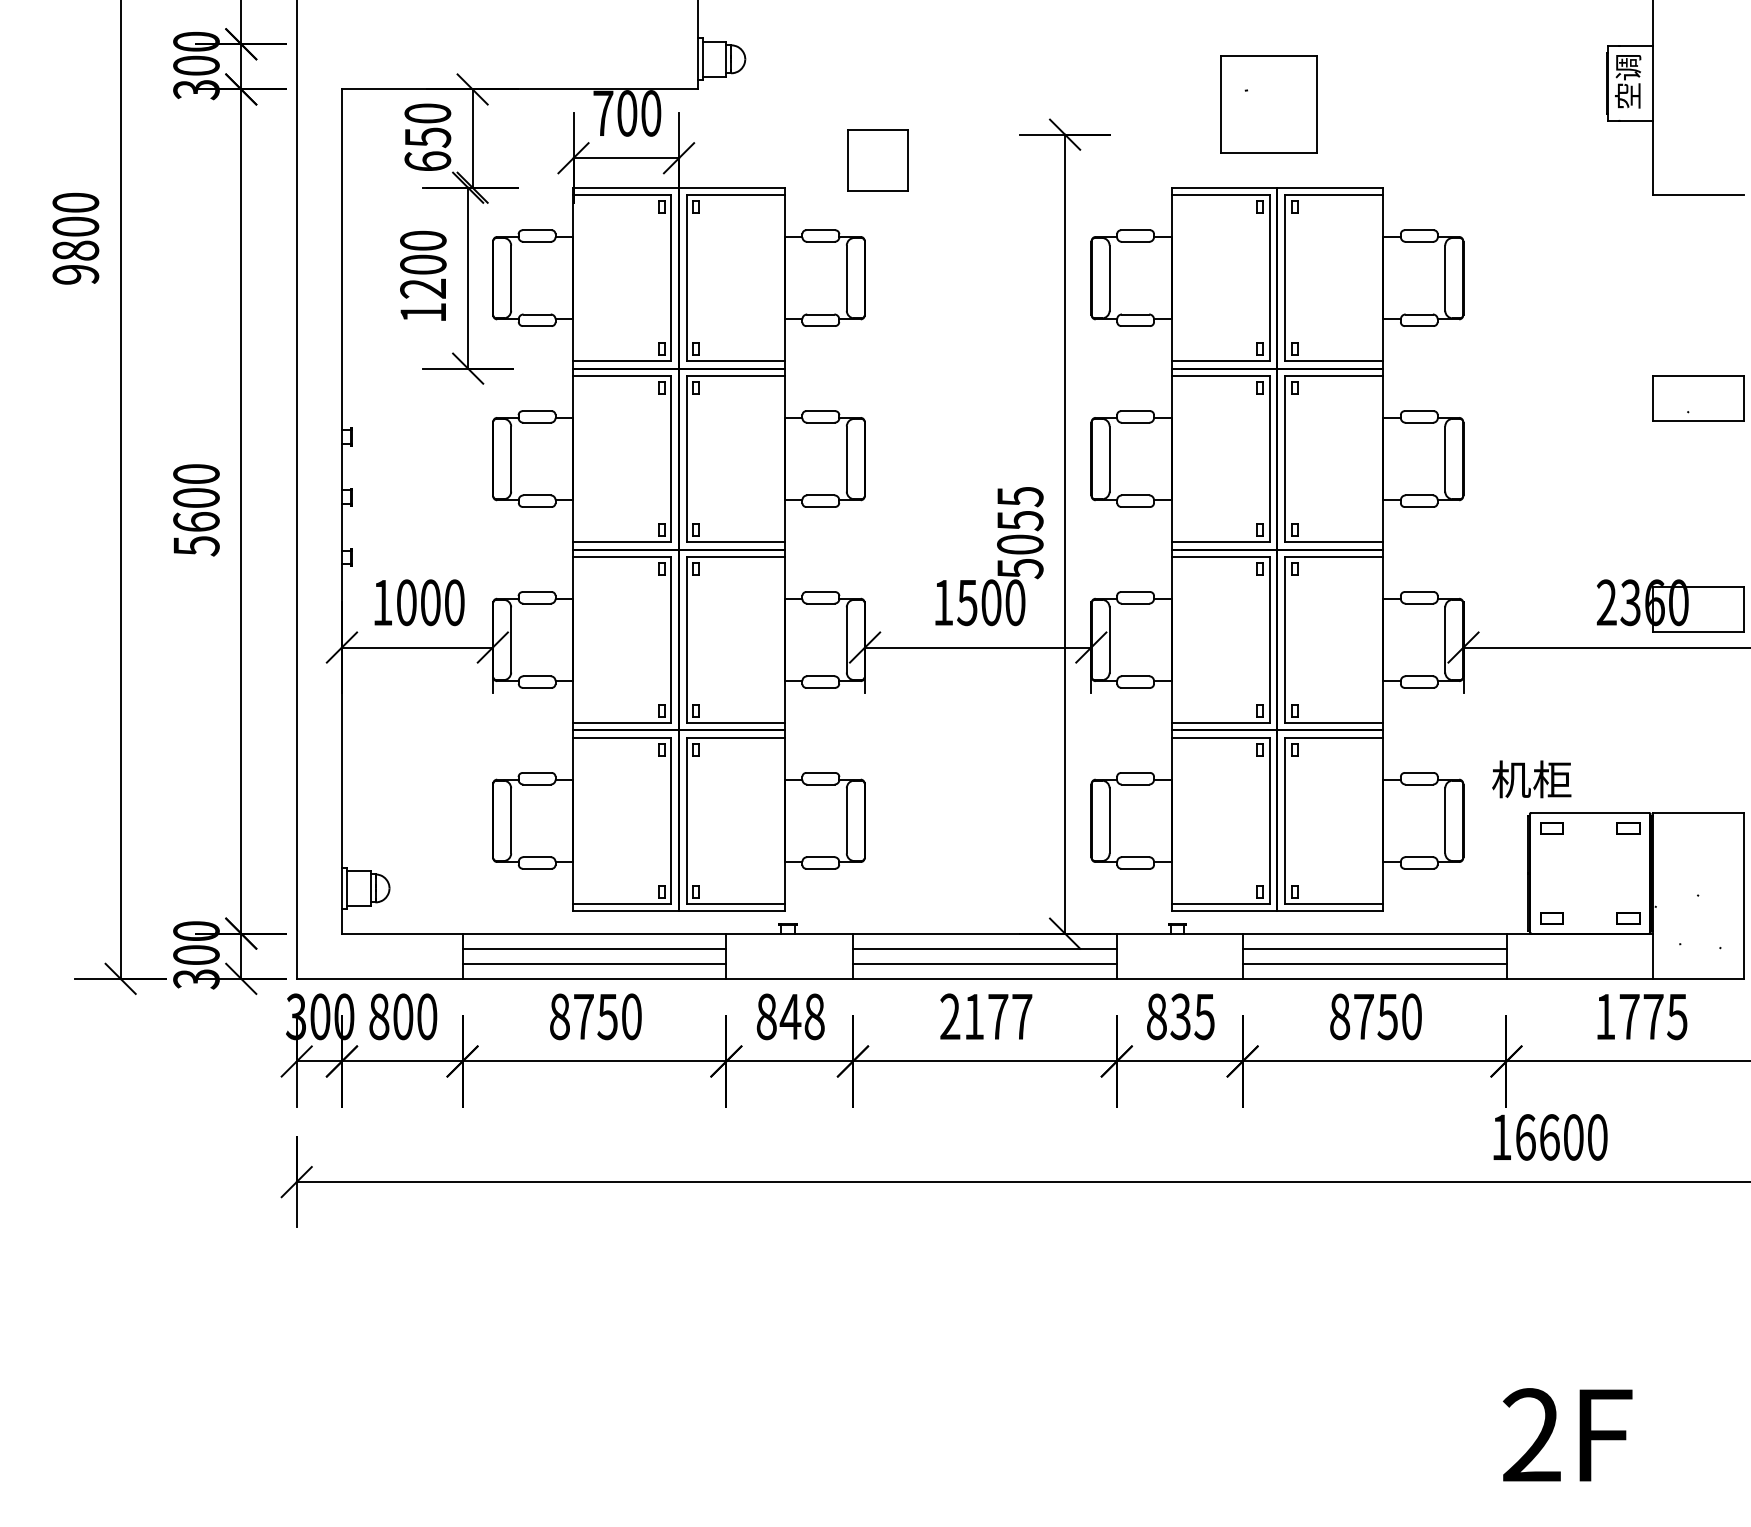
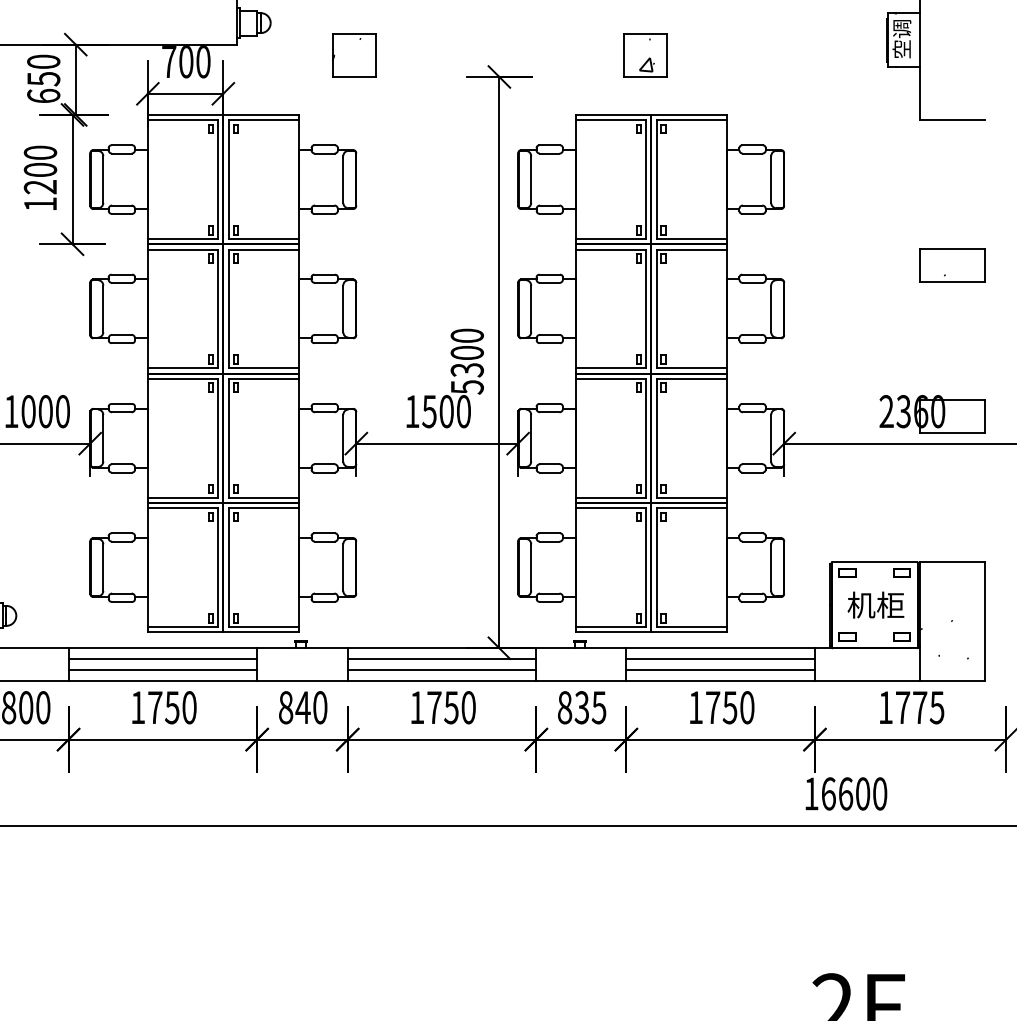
part: (1268, 104) -> (644, 55), size x0.62
part: (877, 160) -> (353, 55), moved
text: (1020, 520) -> (467, 352), 5055 -> 5300
text: (1531, 779) -> (875, 605), moved
text: (559, 1016) -> (137, 707), 8750 -> 1750
text: (814, 1016) -> (320, 707), 848 -> 840
text: (986, 1016) -> (443, 707), 2177 -> 1750
text: (1340, 1016) -> (696, 707), 8750 -> 1750

